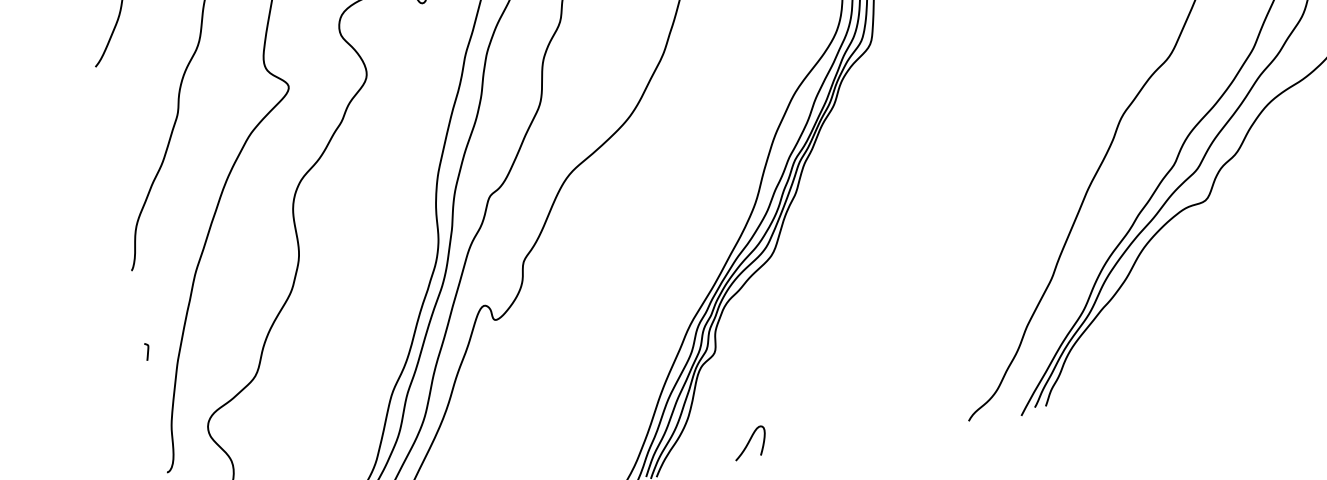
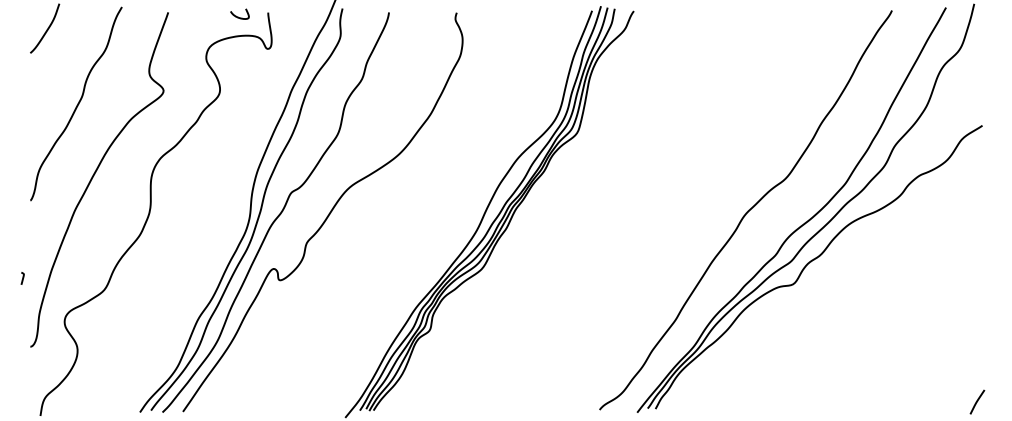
curve: (147, 351) -> (22, 278), moved
curve: (748, 442) -> (442, 397), removed

